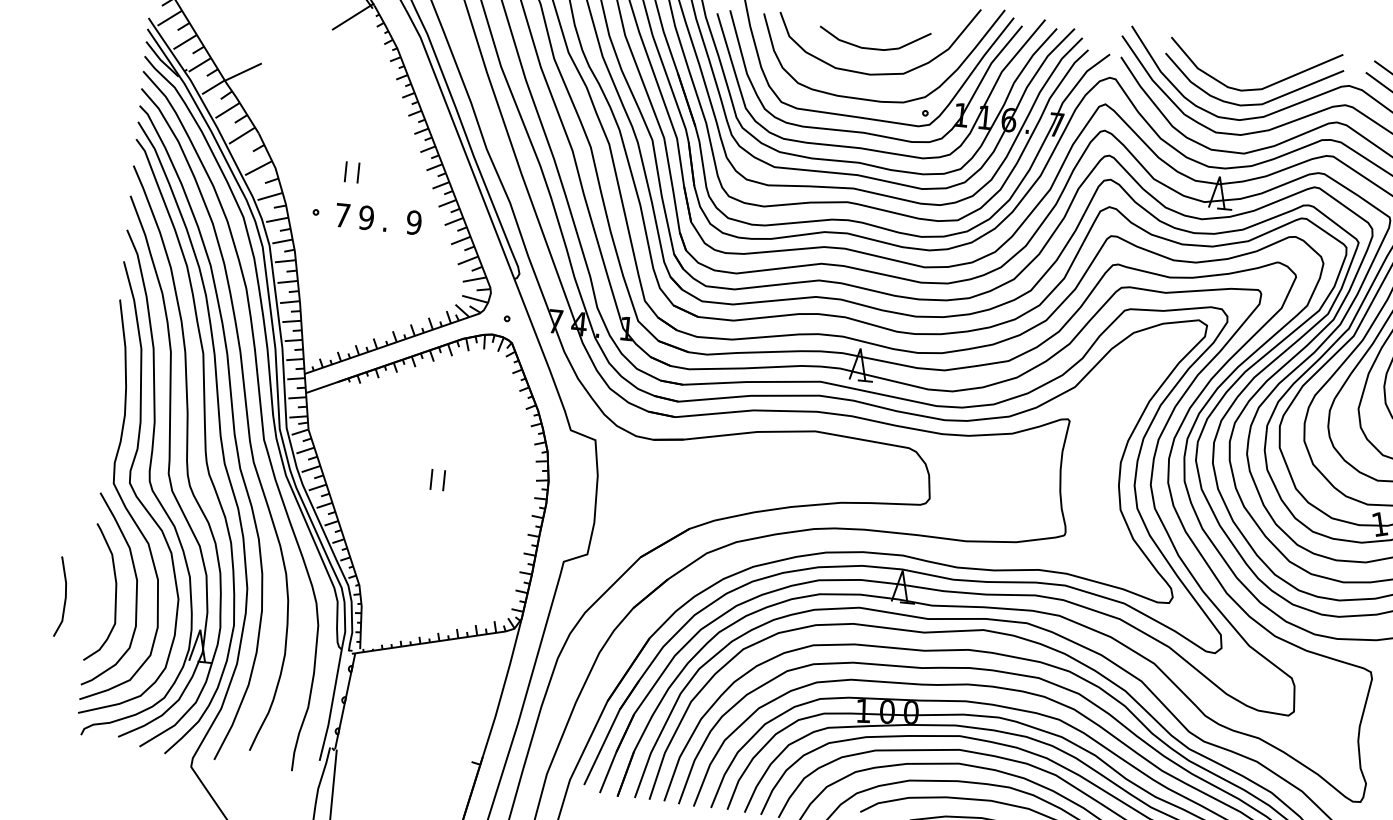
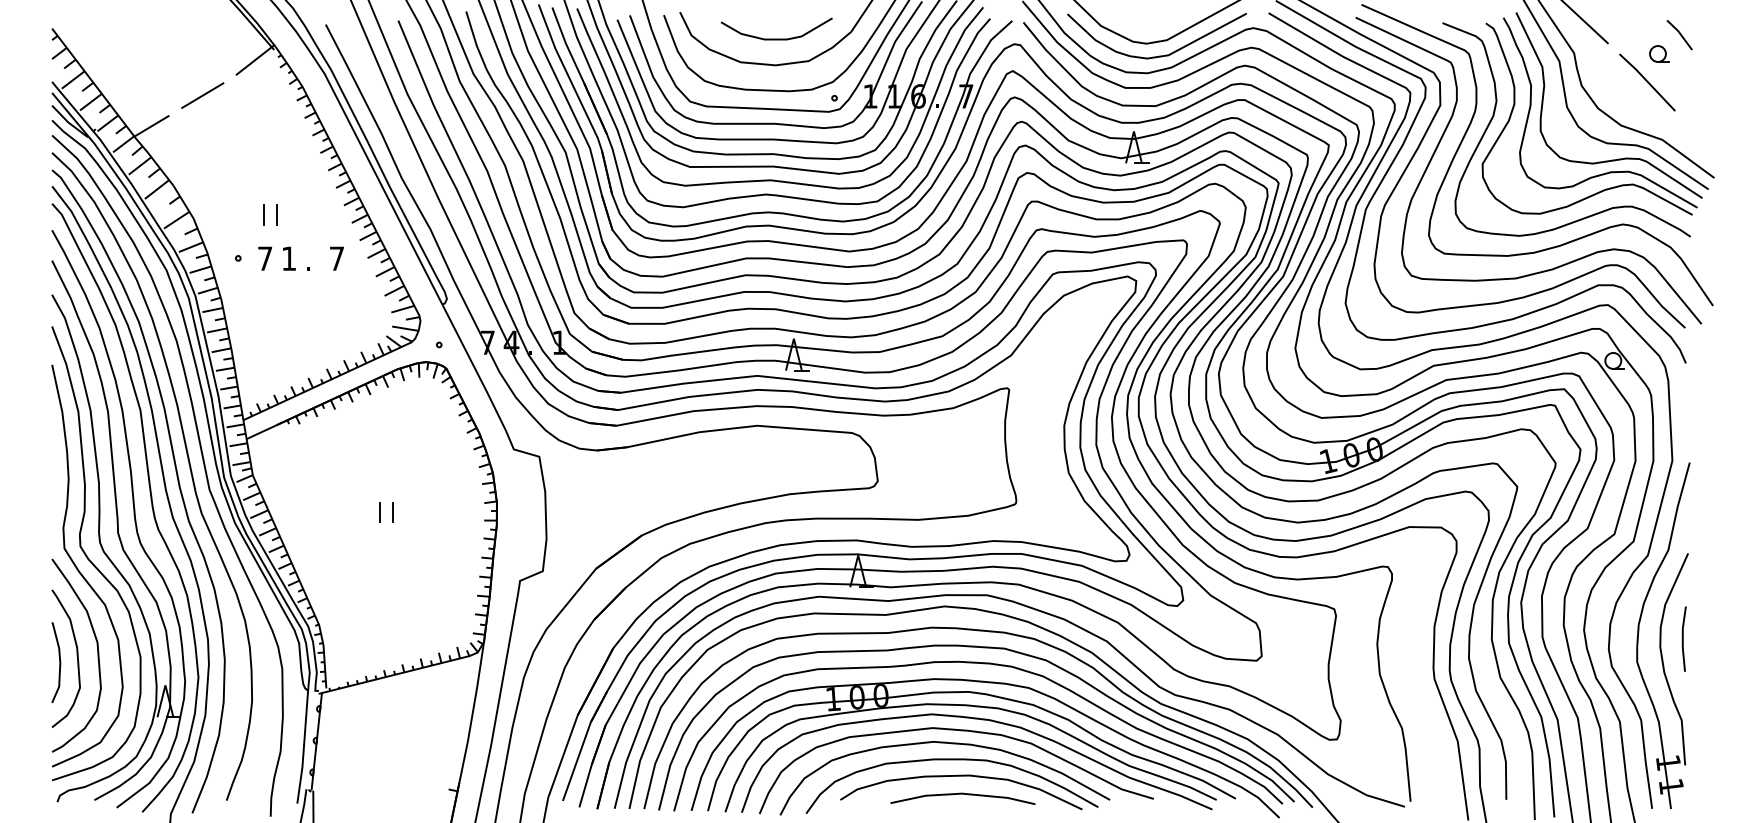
line: (296, 46) -> (202, 95), added
text: (365, 217) -> (288, 258), 9 -> 1
text: (413, 222) -> (336, 258), 9 -> 7
curve: (65, 597) -> (59, 662), moved

